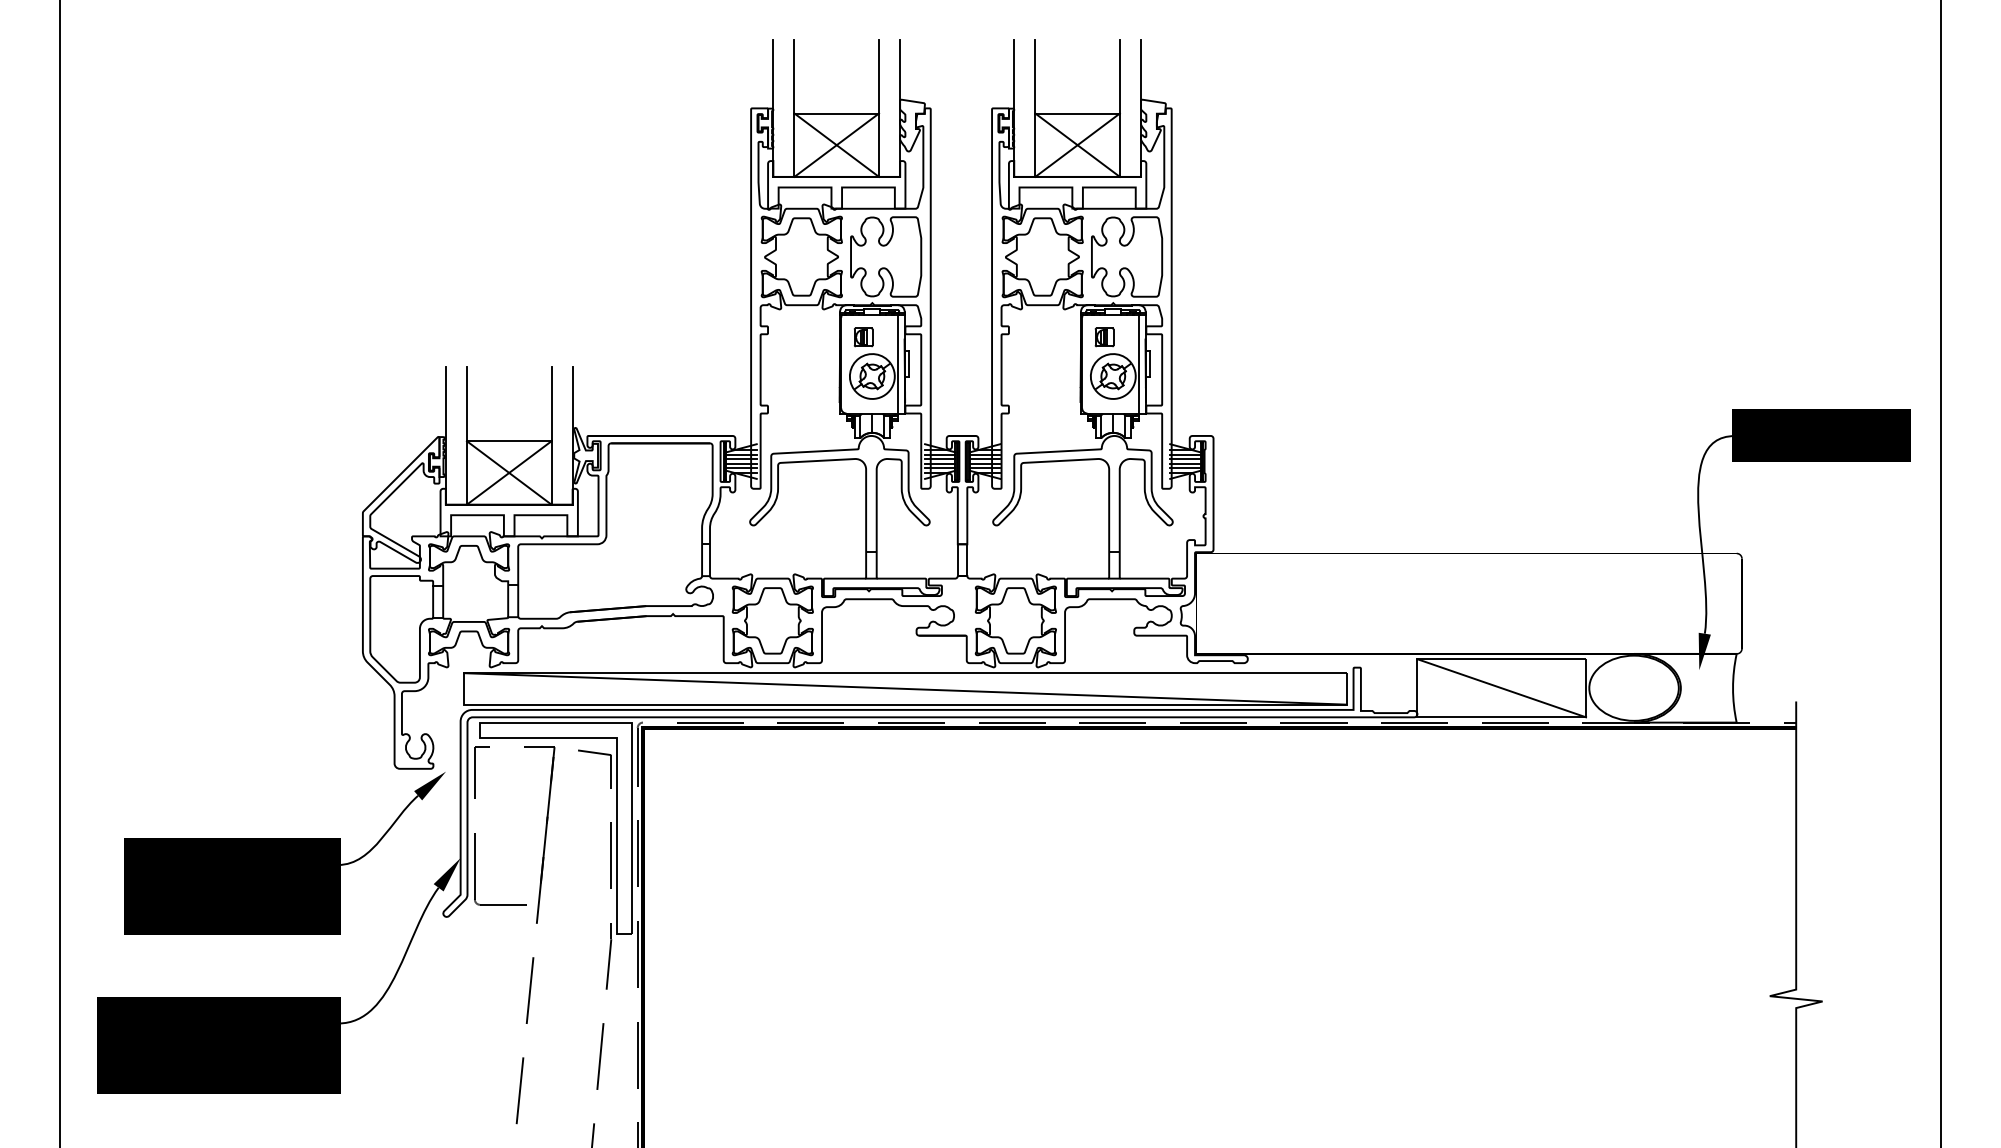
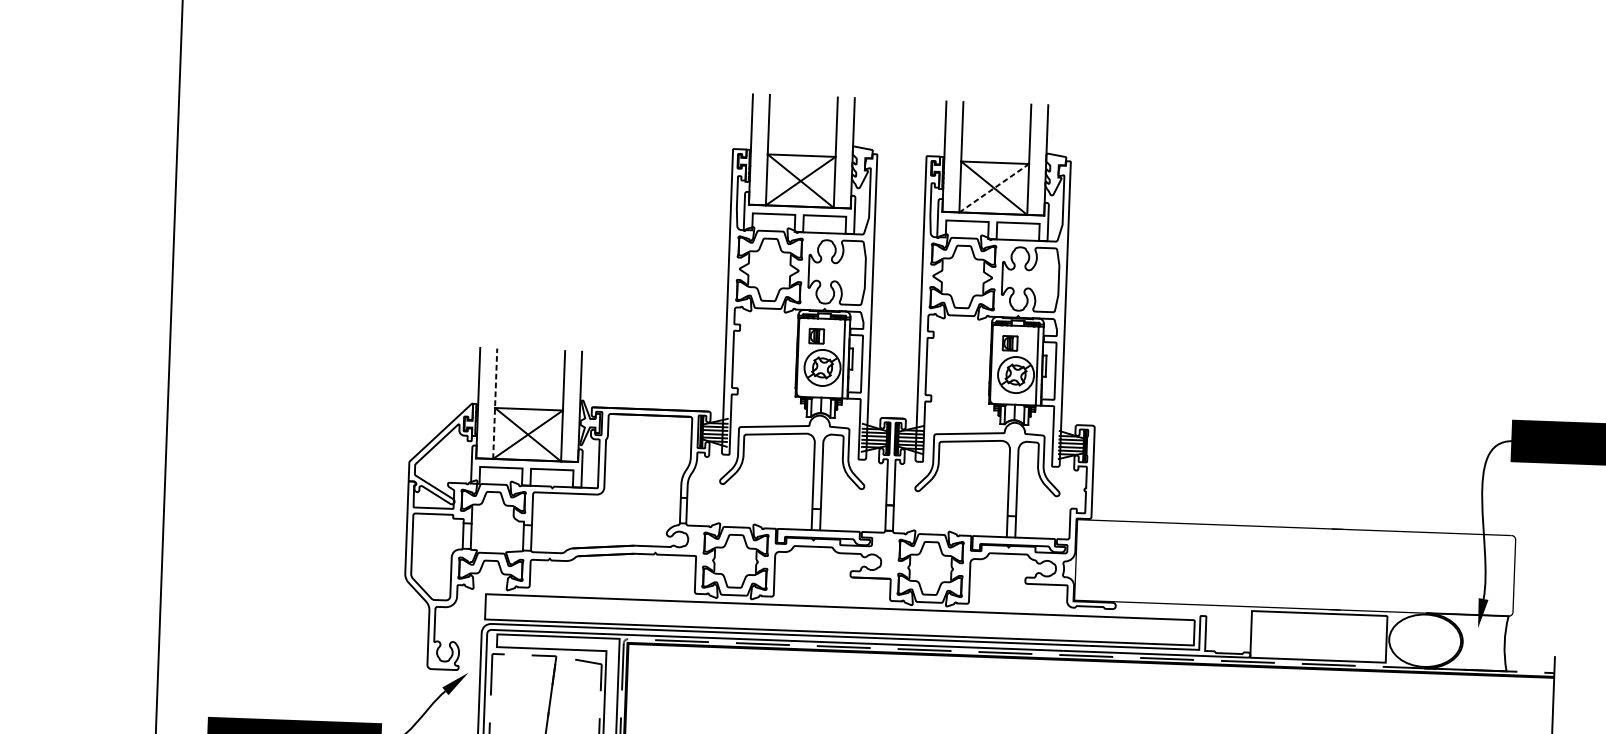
line: (1077, 145) -> (994, 188), solid -> dashed
line: (466, 435) -> (494, 403), solid -> dashed
line: (905, 688) -> (839, 619), removed
line: (1501, 688) -> (1318, 637), removed

